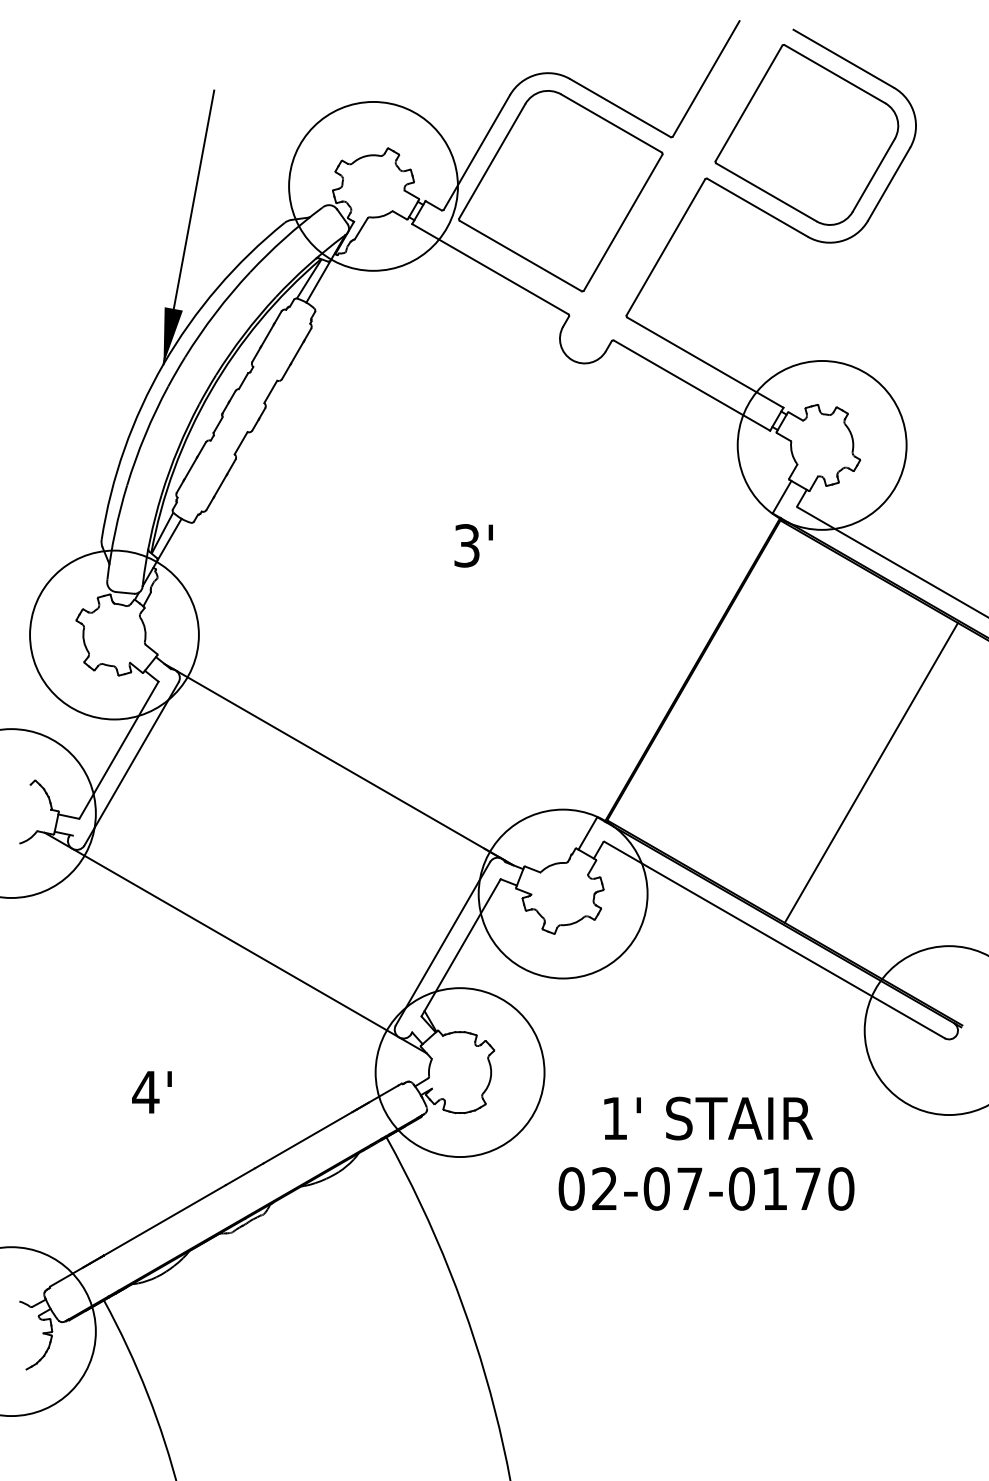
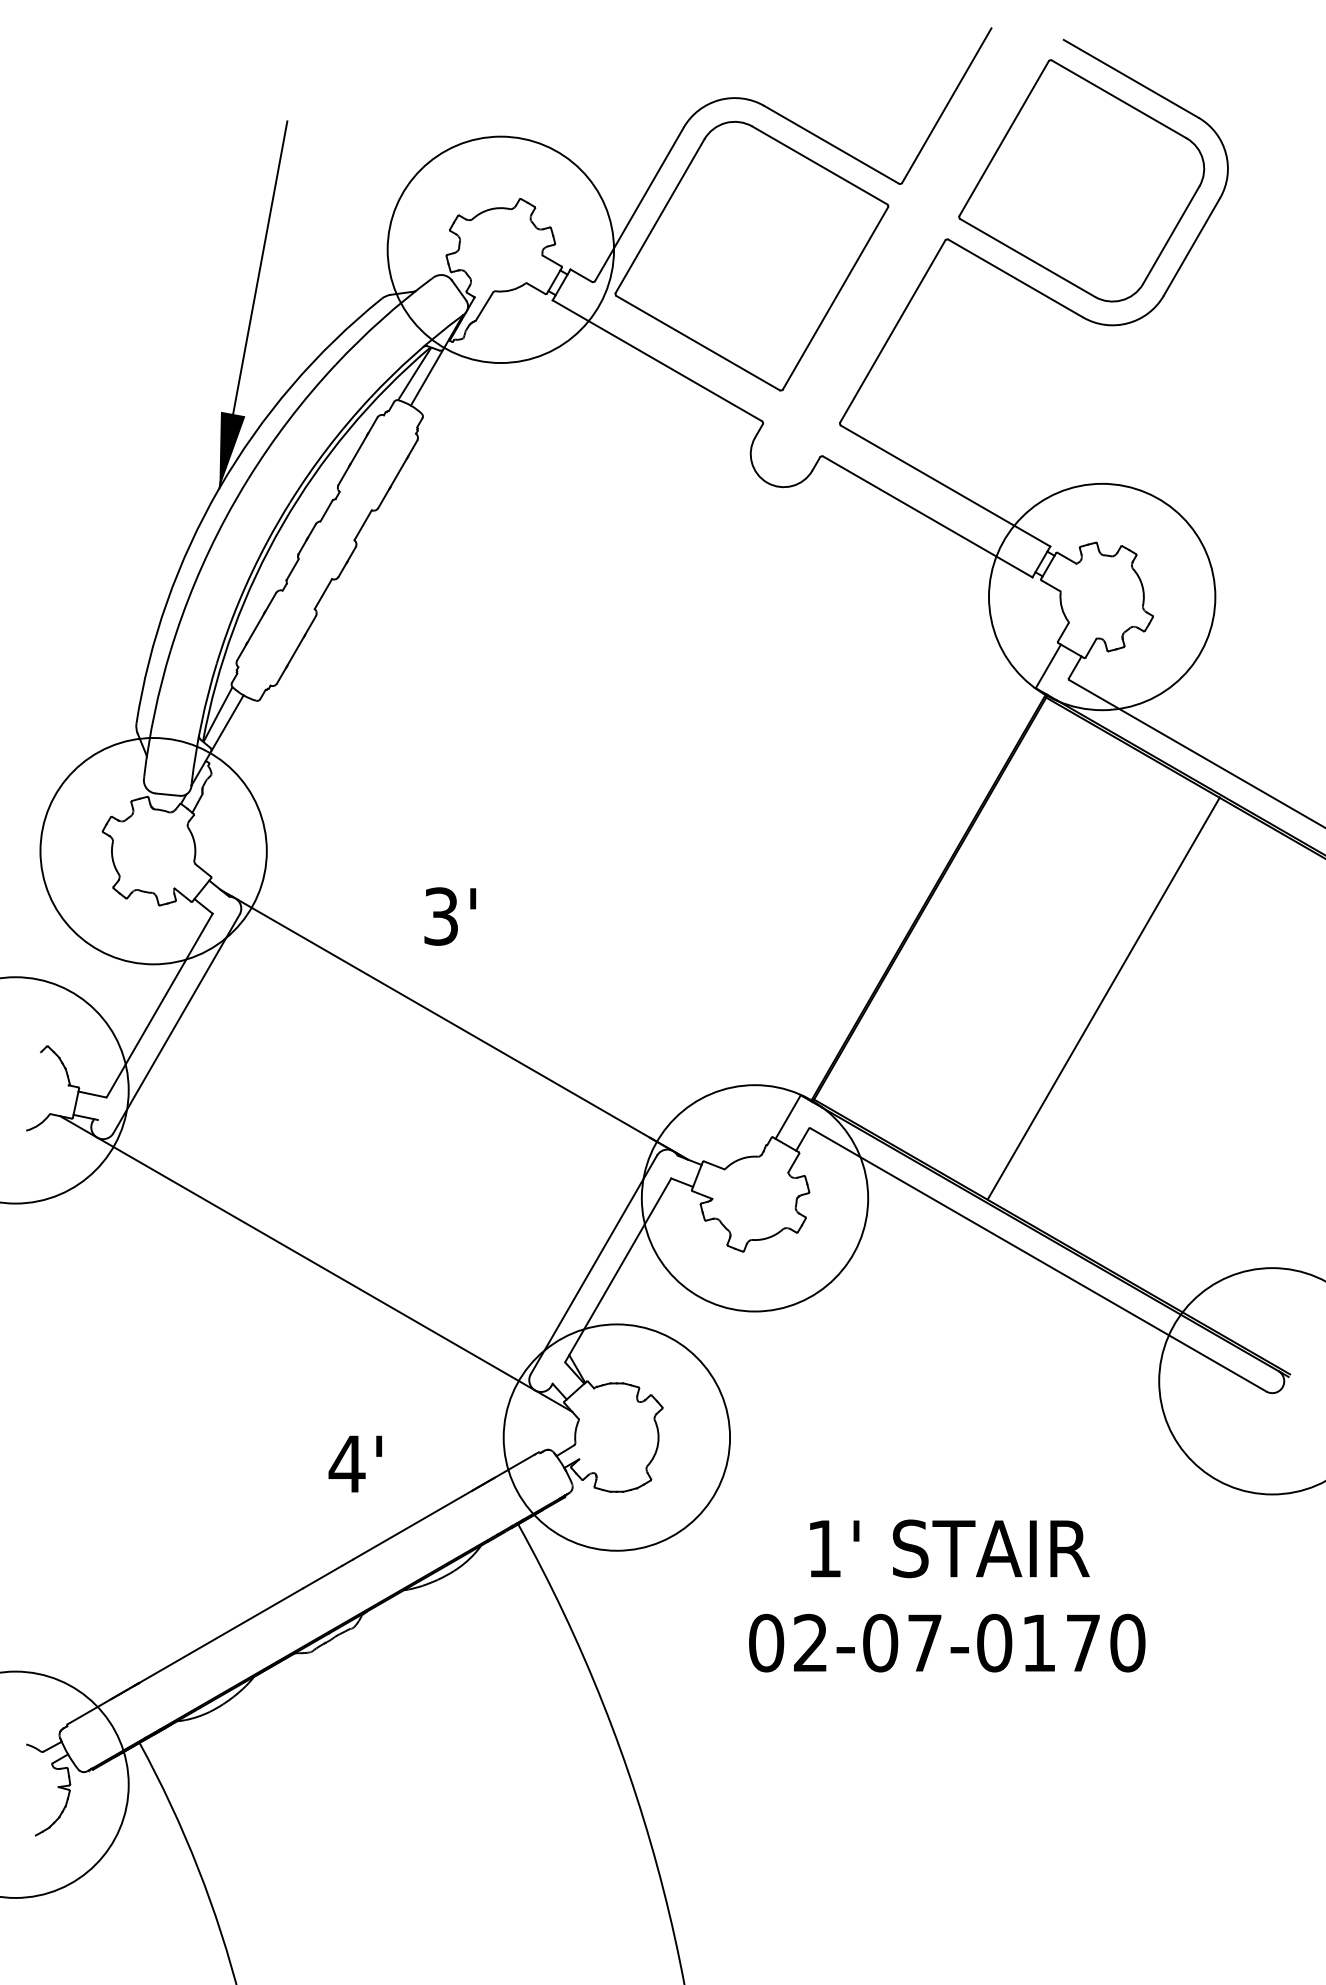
text: (473, 545) -> (449, 916), moved
line: (870, 772) -> (1102, 997), moved
text: (151, 1092) -> (354, 1464), moved
text: (706, 1153) -> (947, 1595), moved

